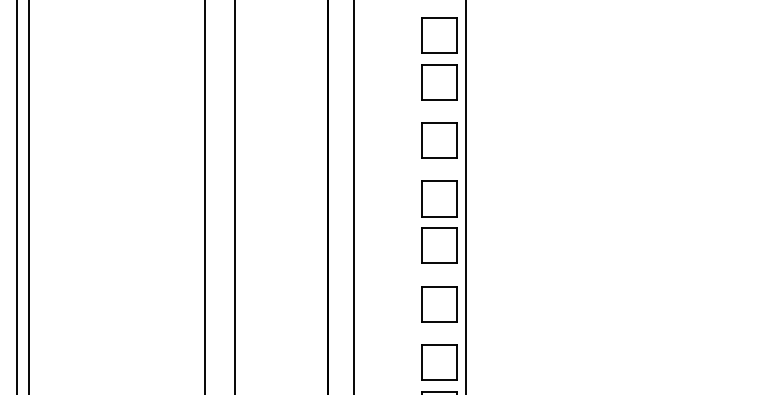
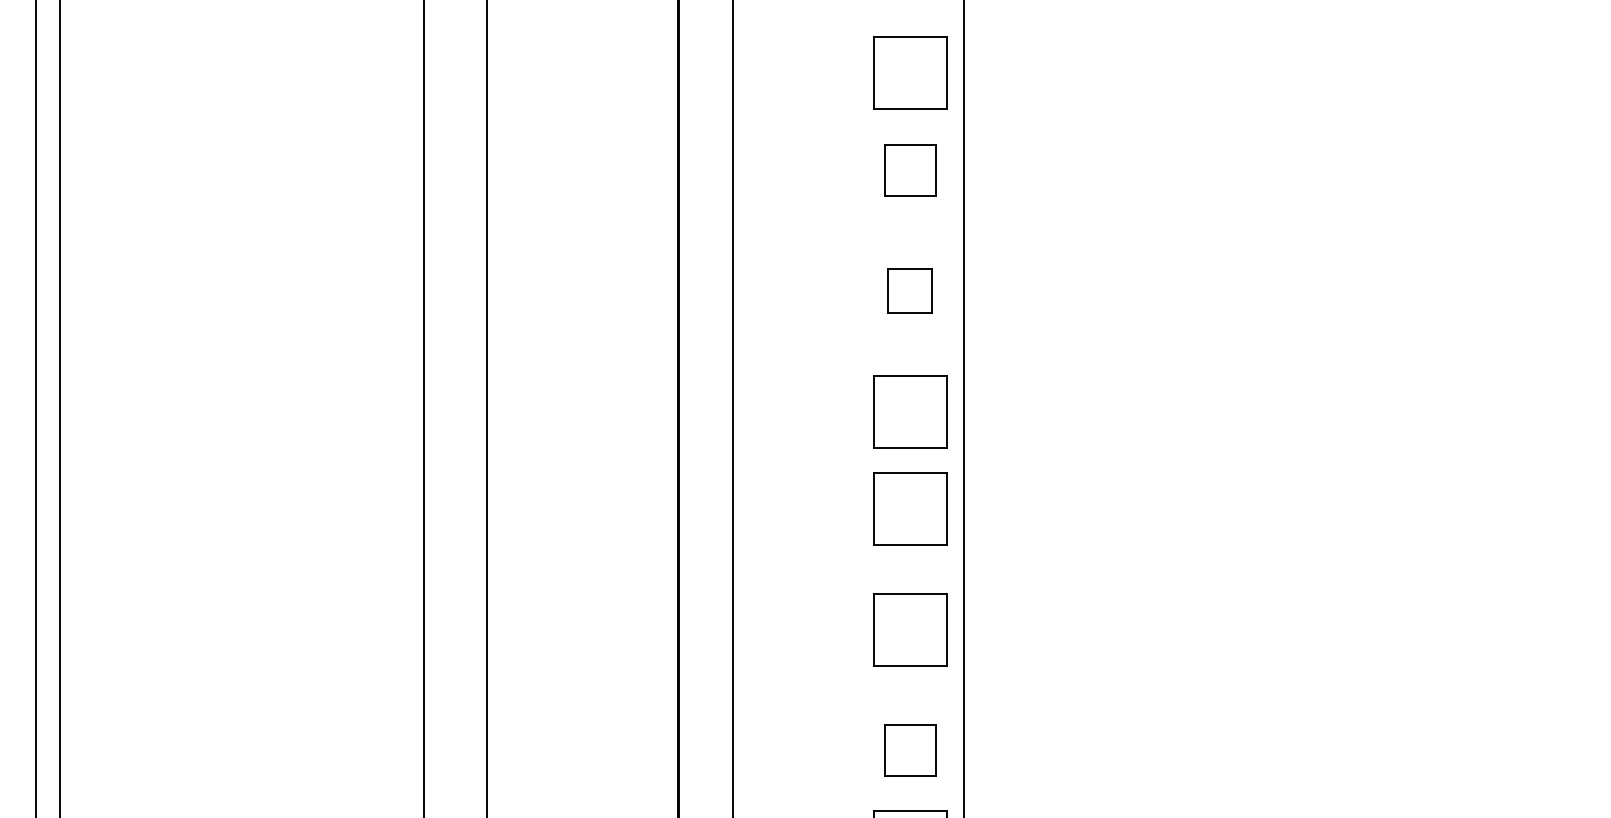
part: (439, 82) -> (910, 170), size x0.7
part: (439, 140) -> (910, 290), size x0.6
part: (439, 362) -> (910, 750), size x0.7

